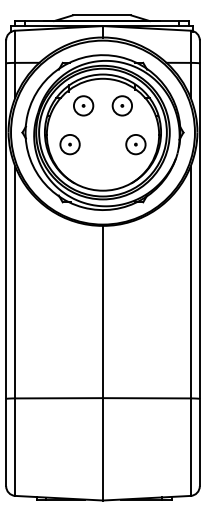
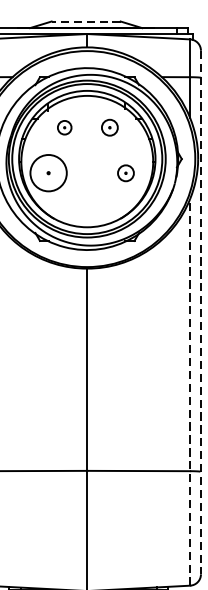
line: (101, 15) -> (85, 21), solid -> dashed
part: (83, 105) -> (64, 127), size x0.6
part: (121, 105) -> (109, 127), size x0.7
circle: (69, 144) -> (47, 173), size x1.6
part: (135, 144) -> (125, 173), size x0.7
line: (199, 263) -> (200, 312), solid -> dashed
line: (190, 331) -> (190, 392), solid -> dashed

